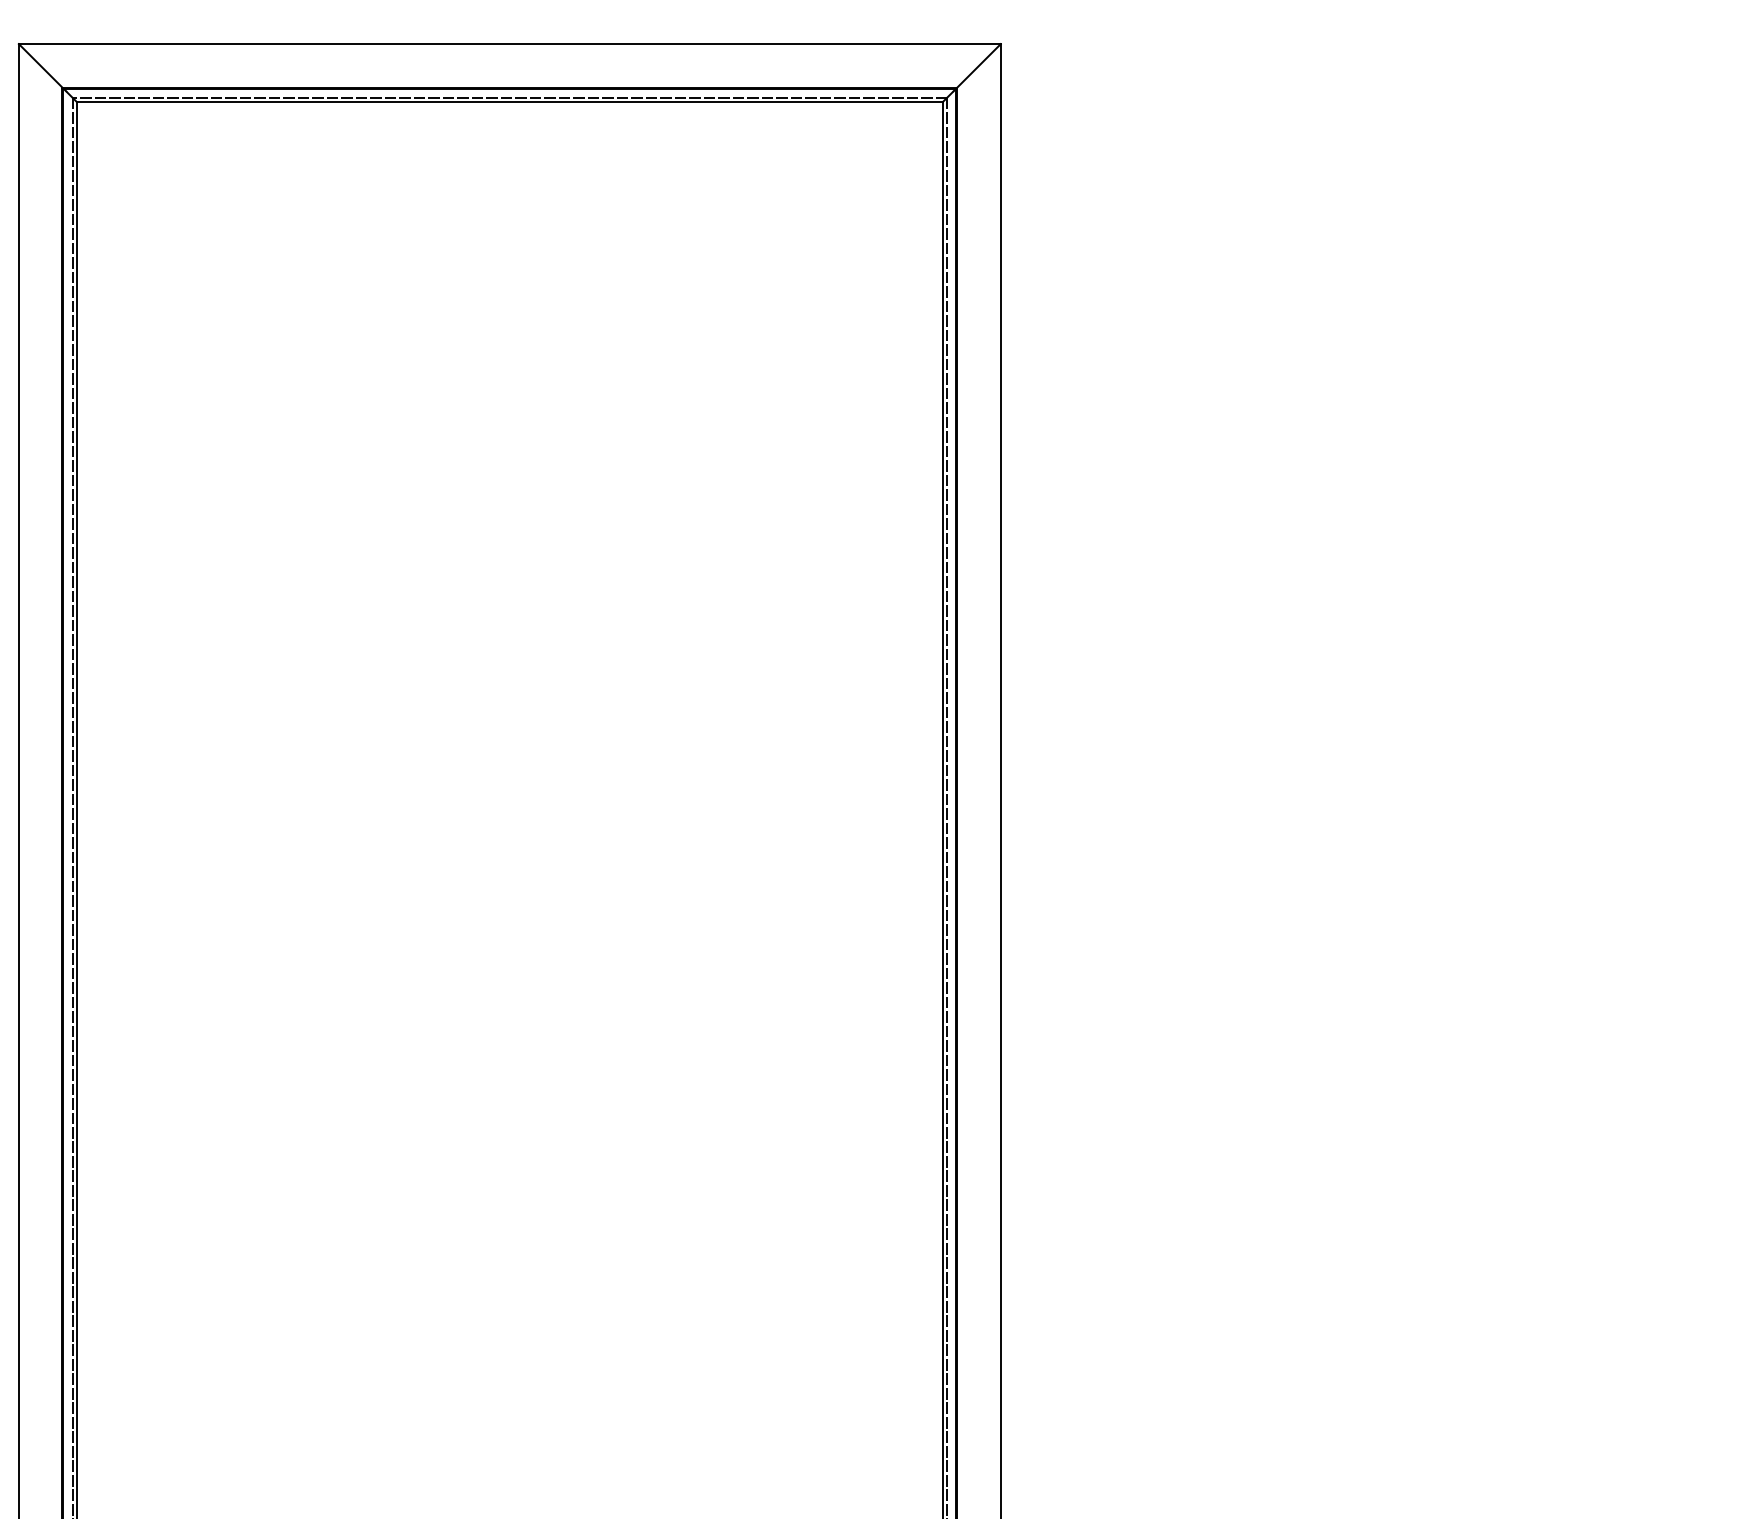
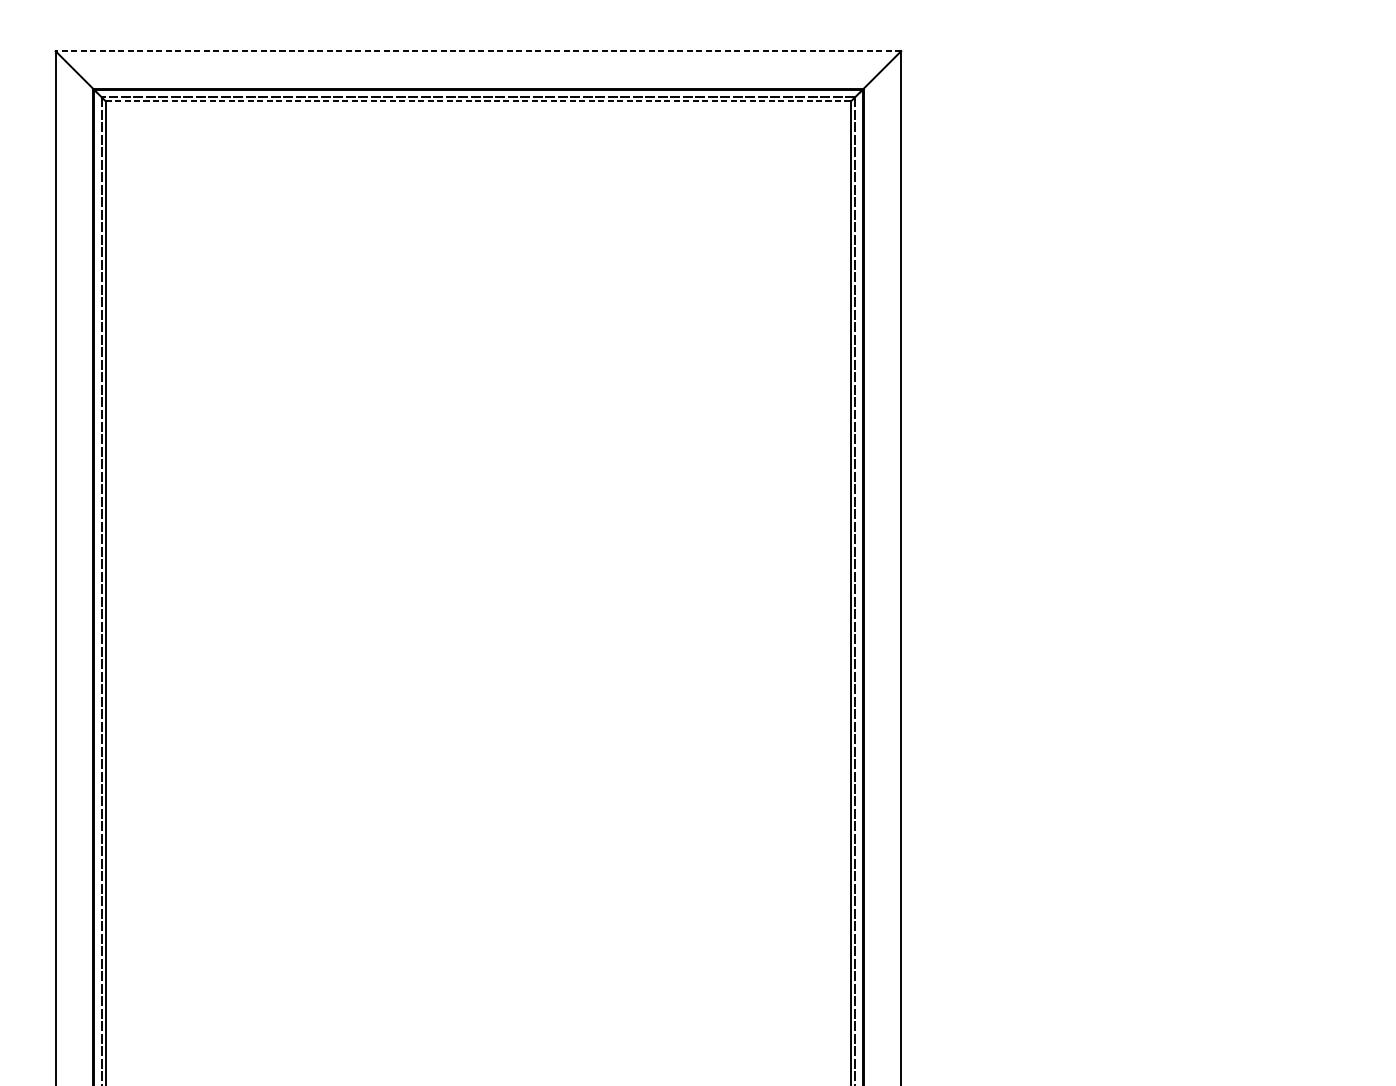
line: (509, 44) -> (478, 51), solid -> dashed
line: (509, 102) -> (478, 101), solid -> dashed

